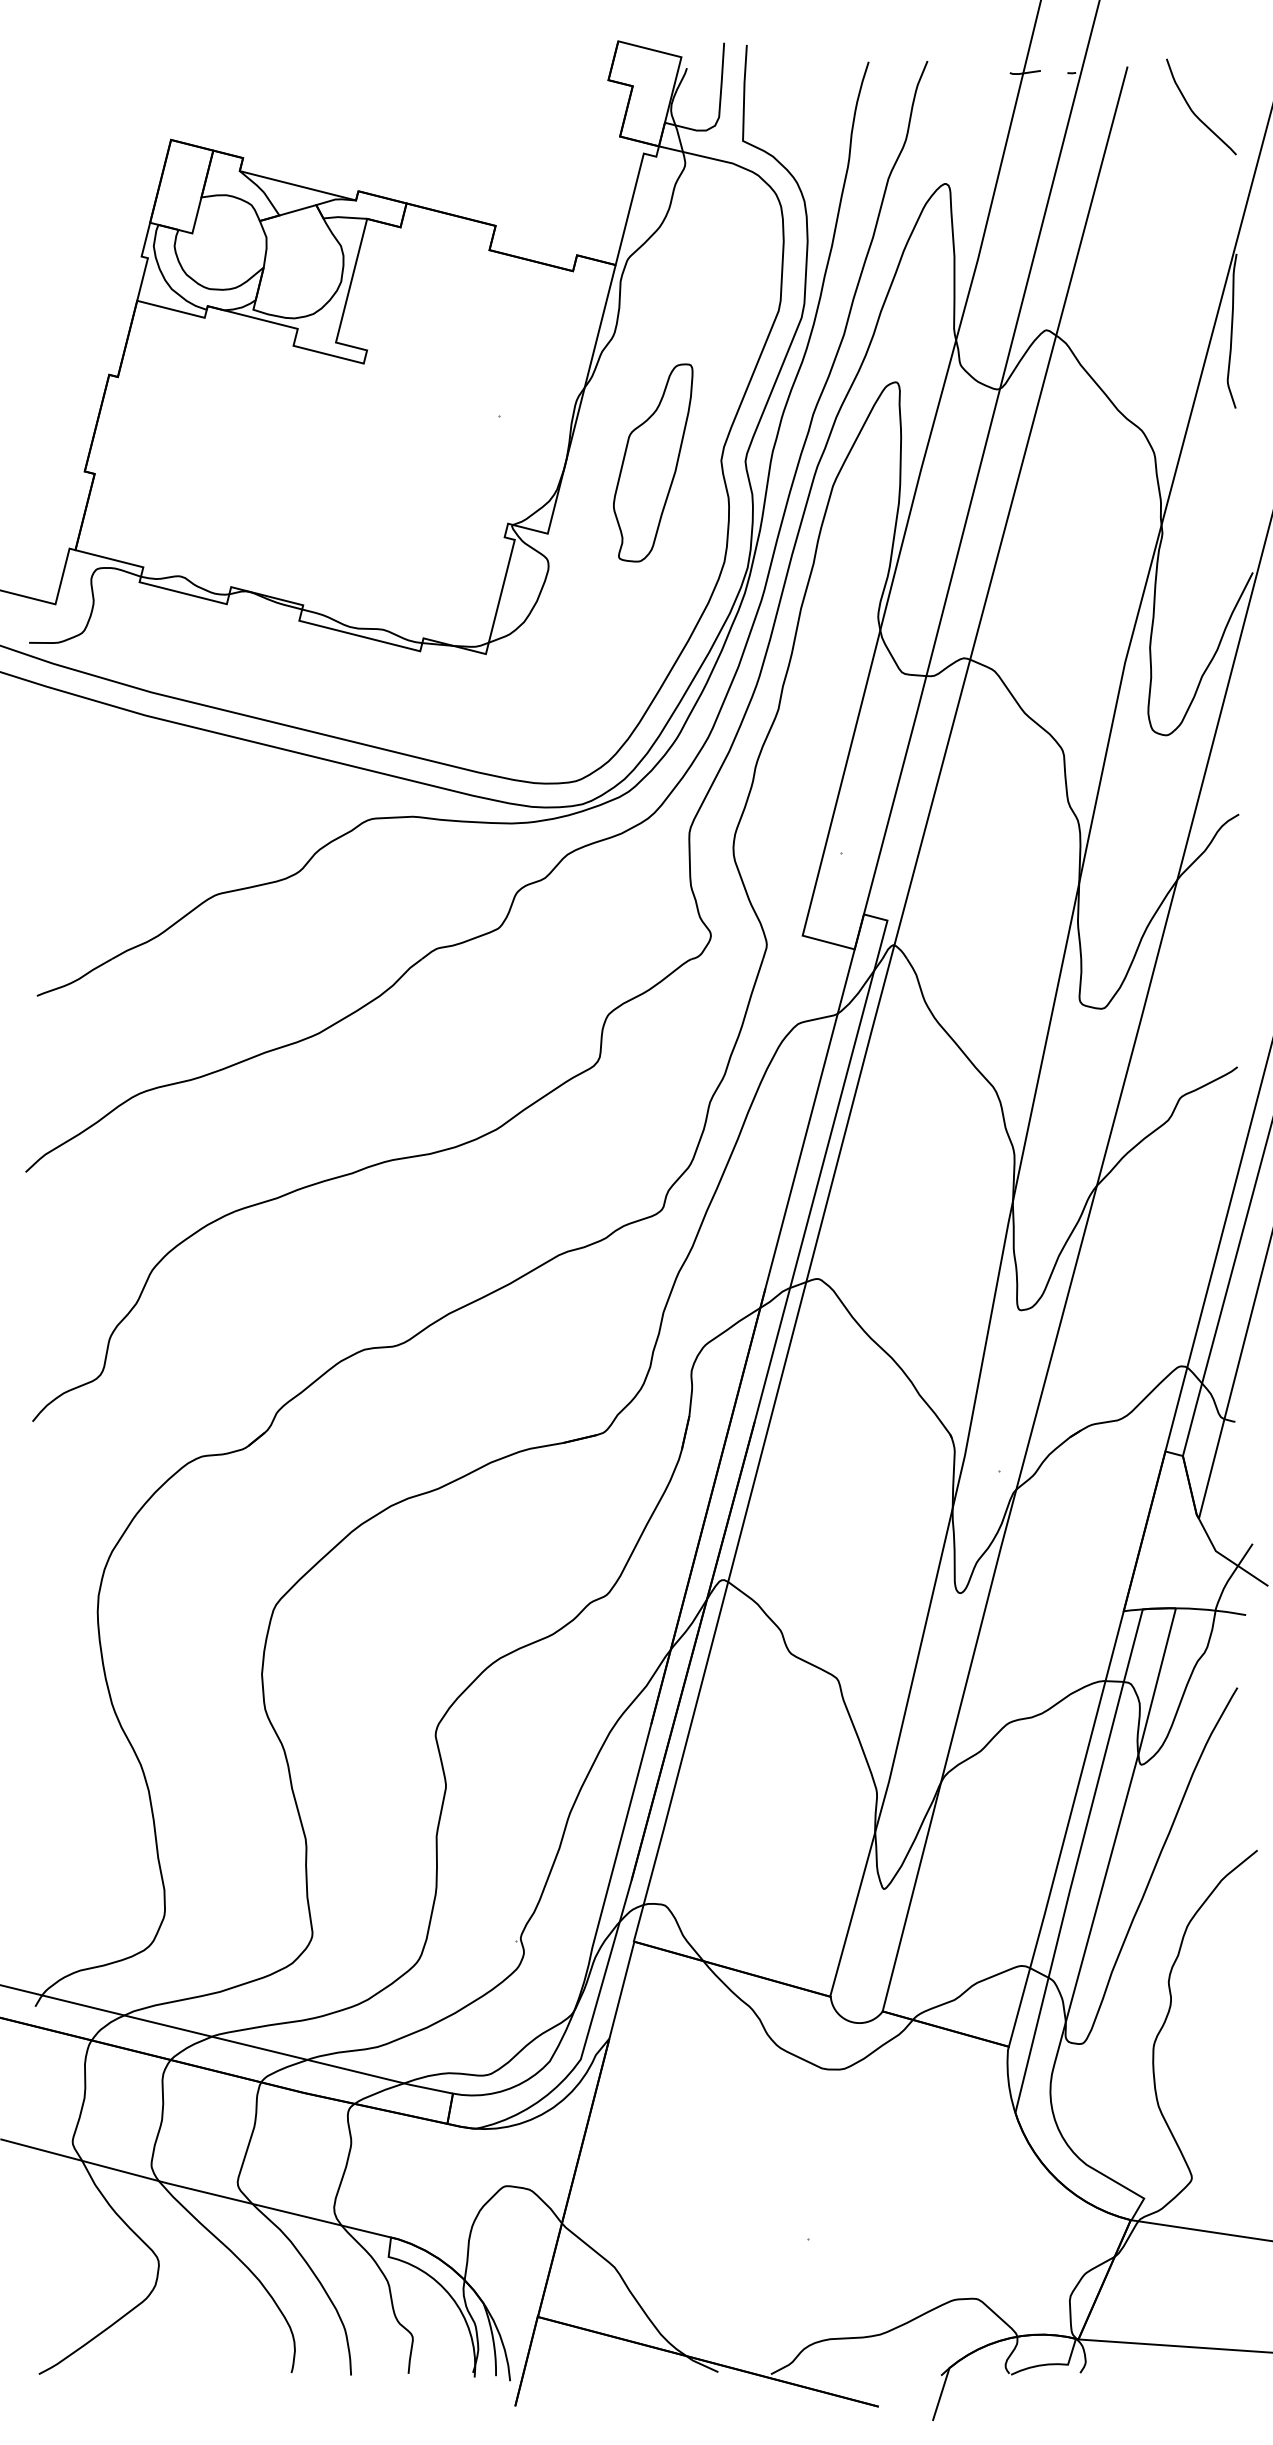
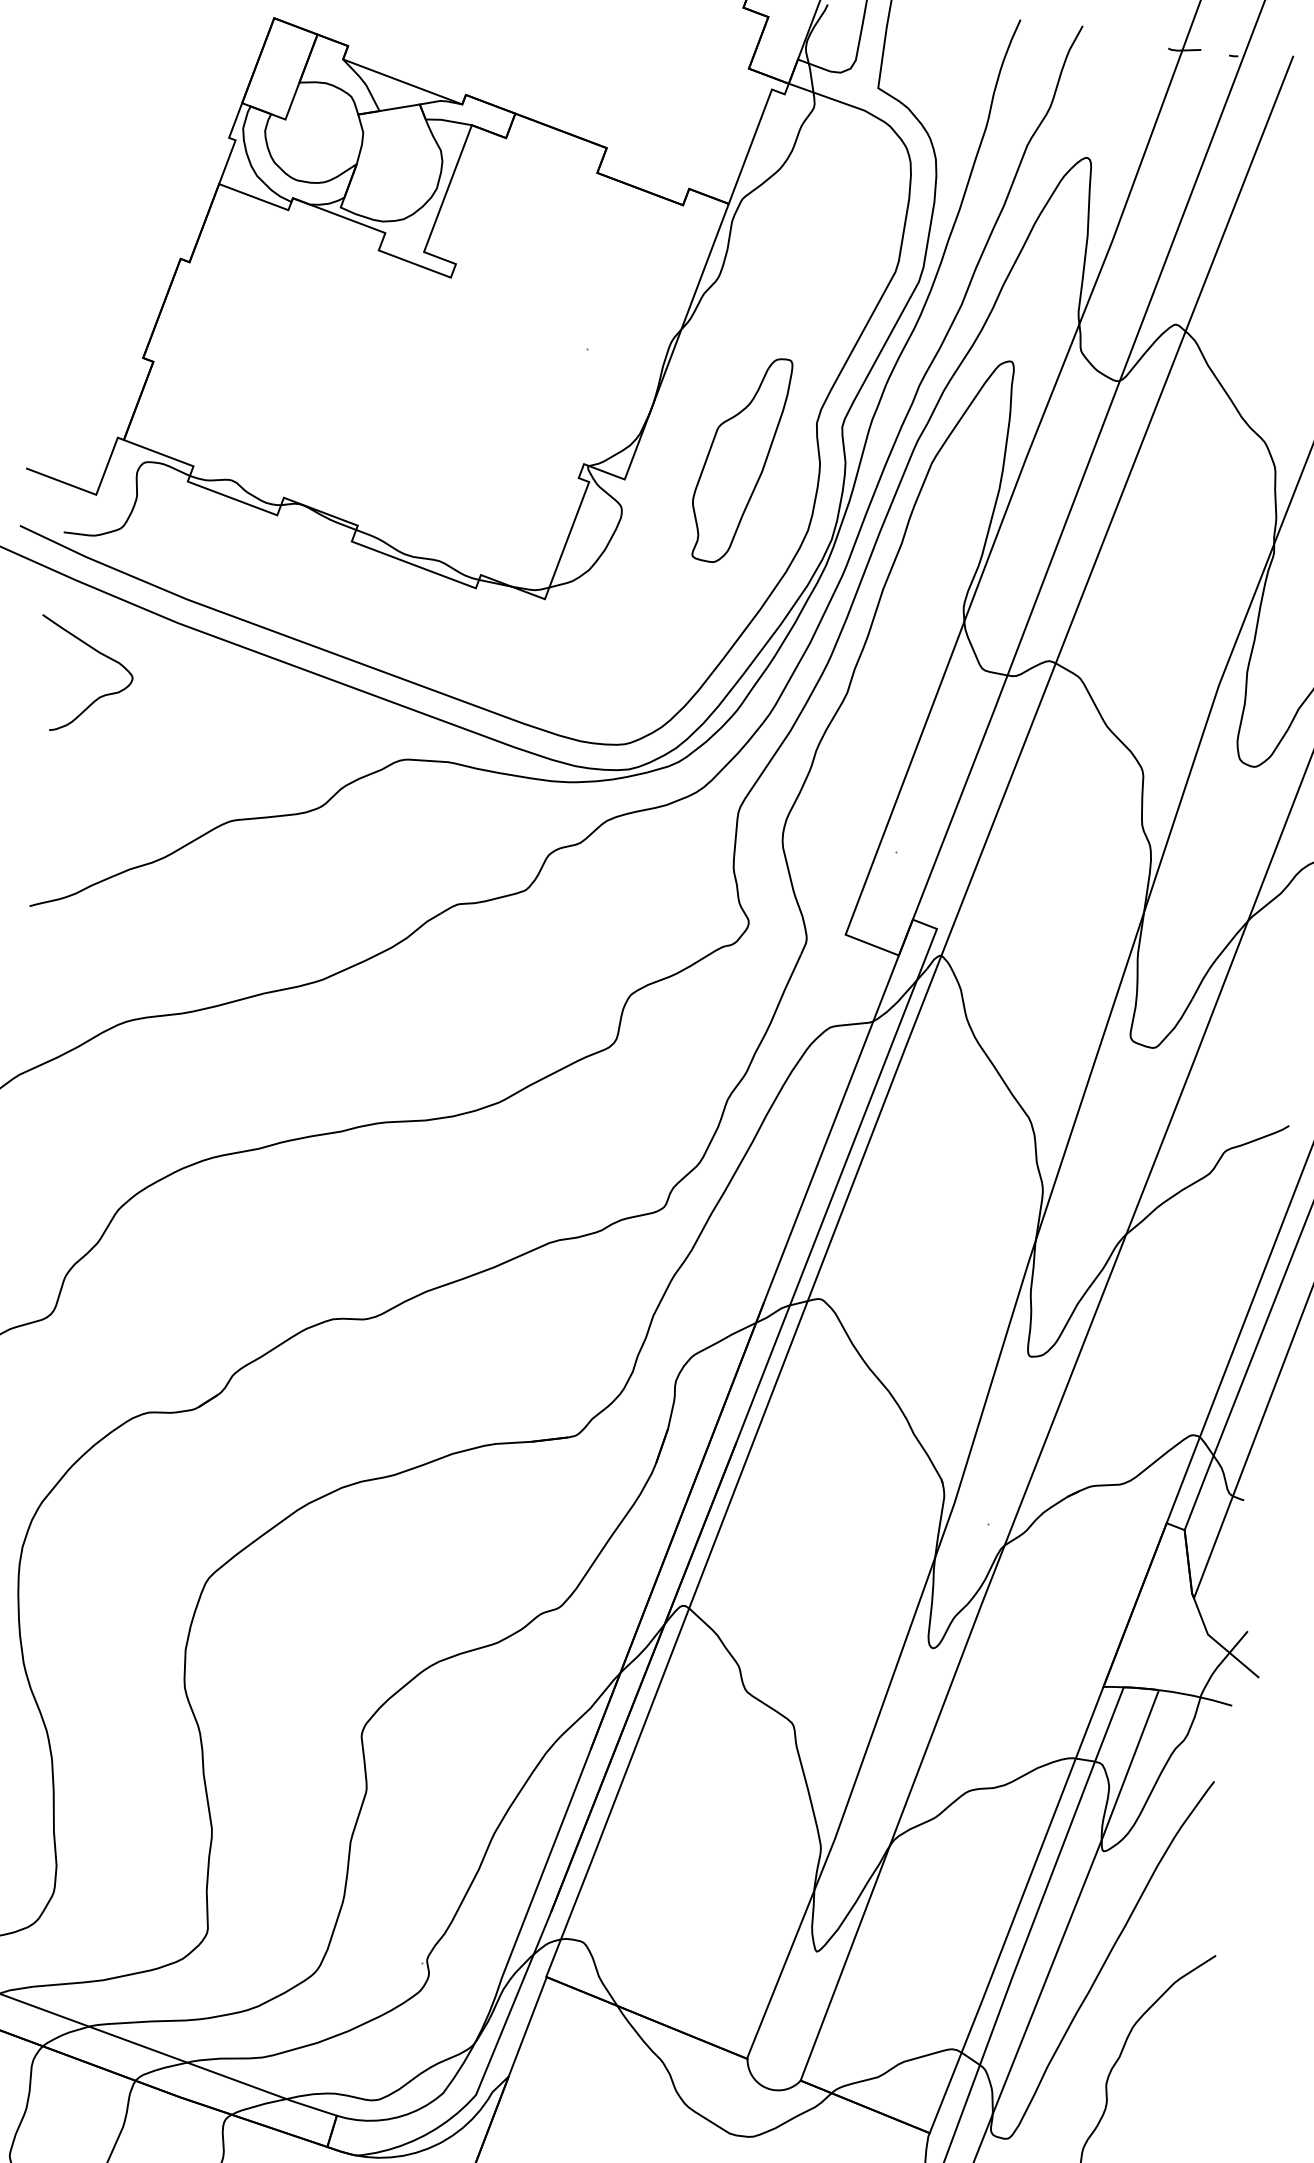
part: (653, 462) -> (740, 459), moved
curve: (79, 792) -> (98, 696), added

